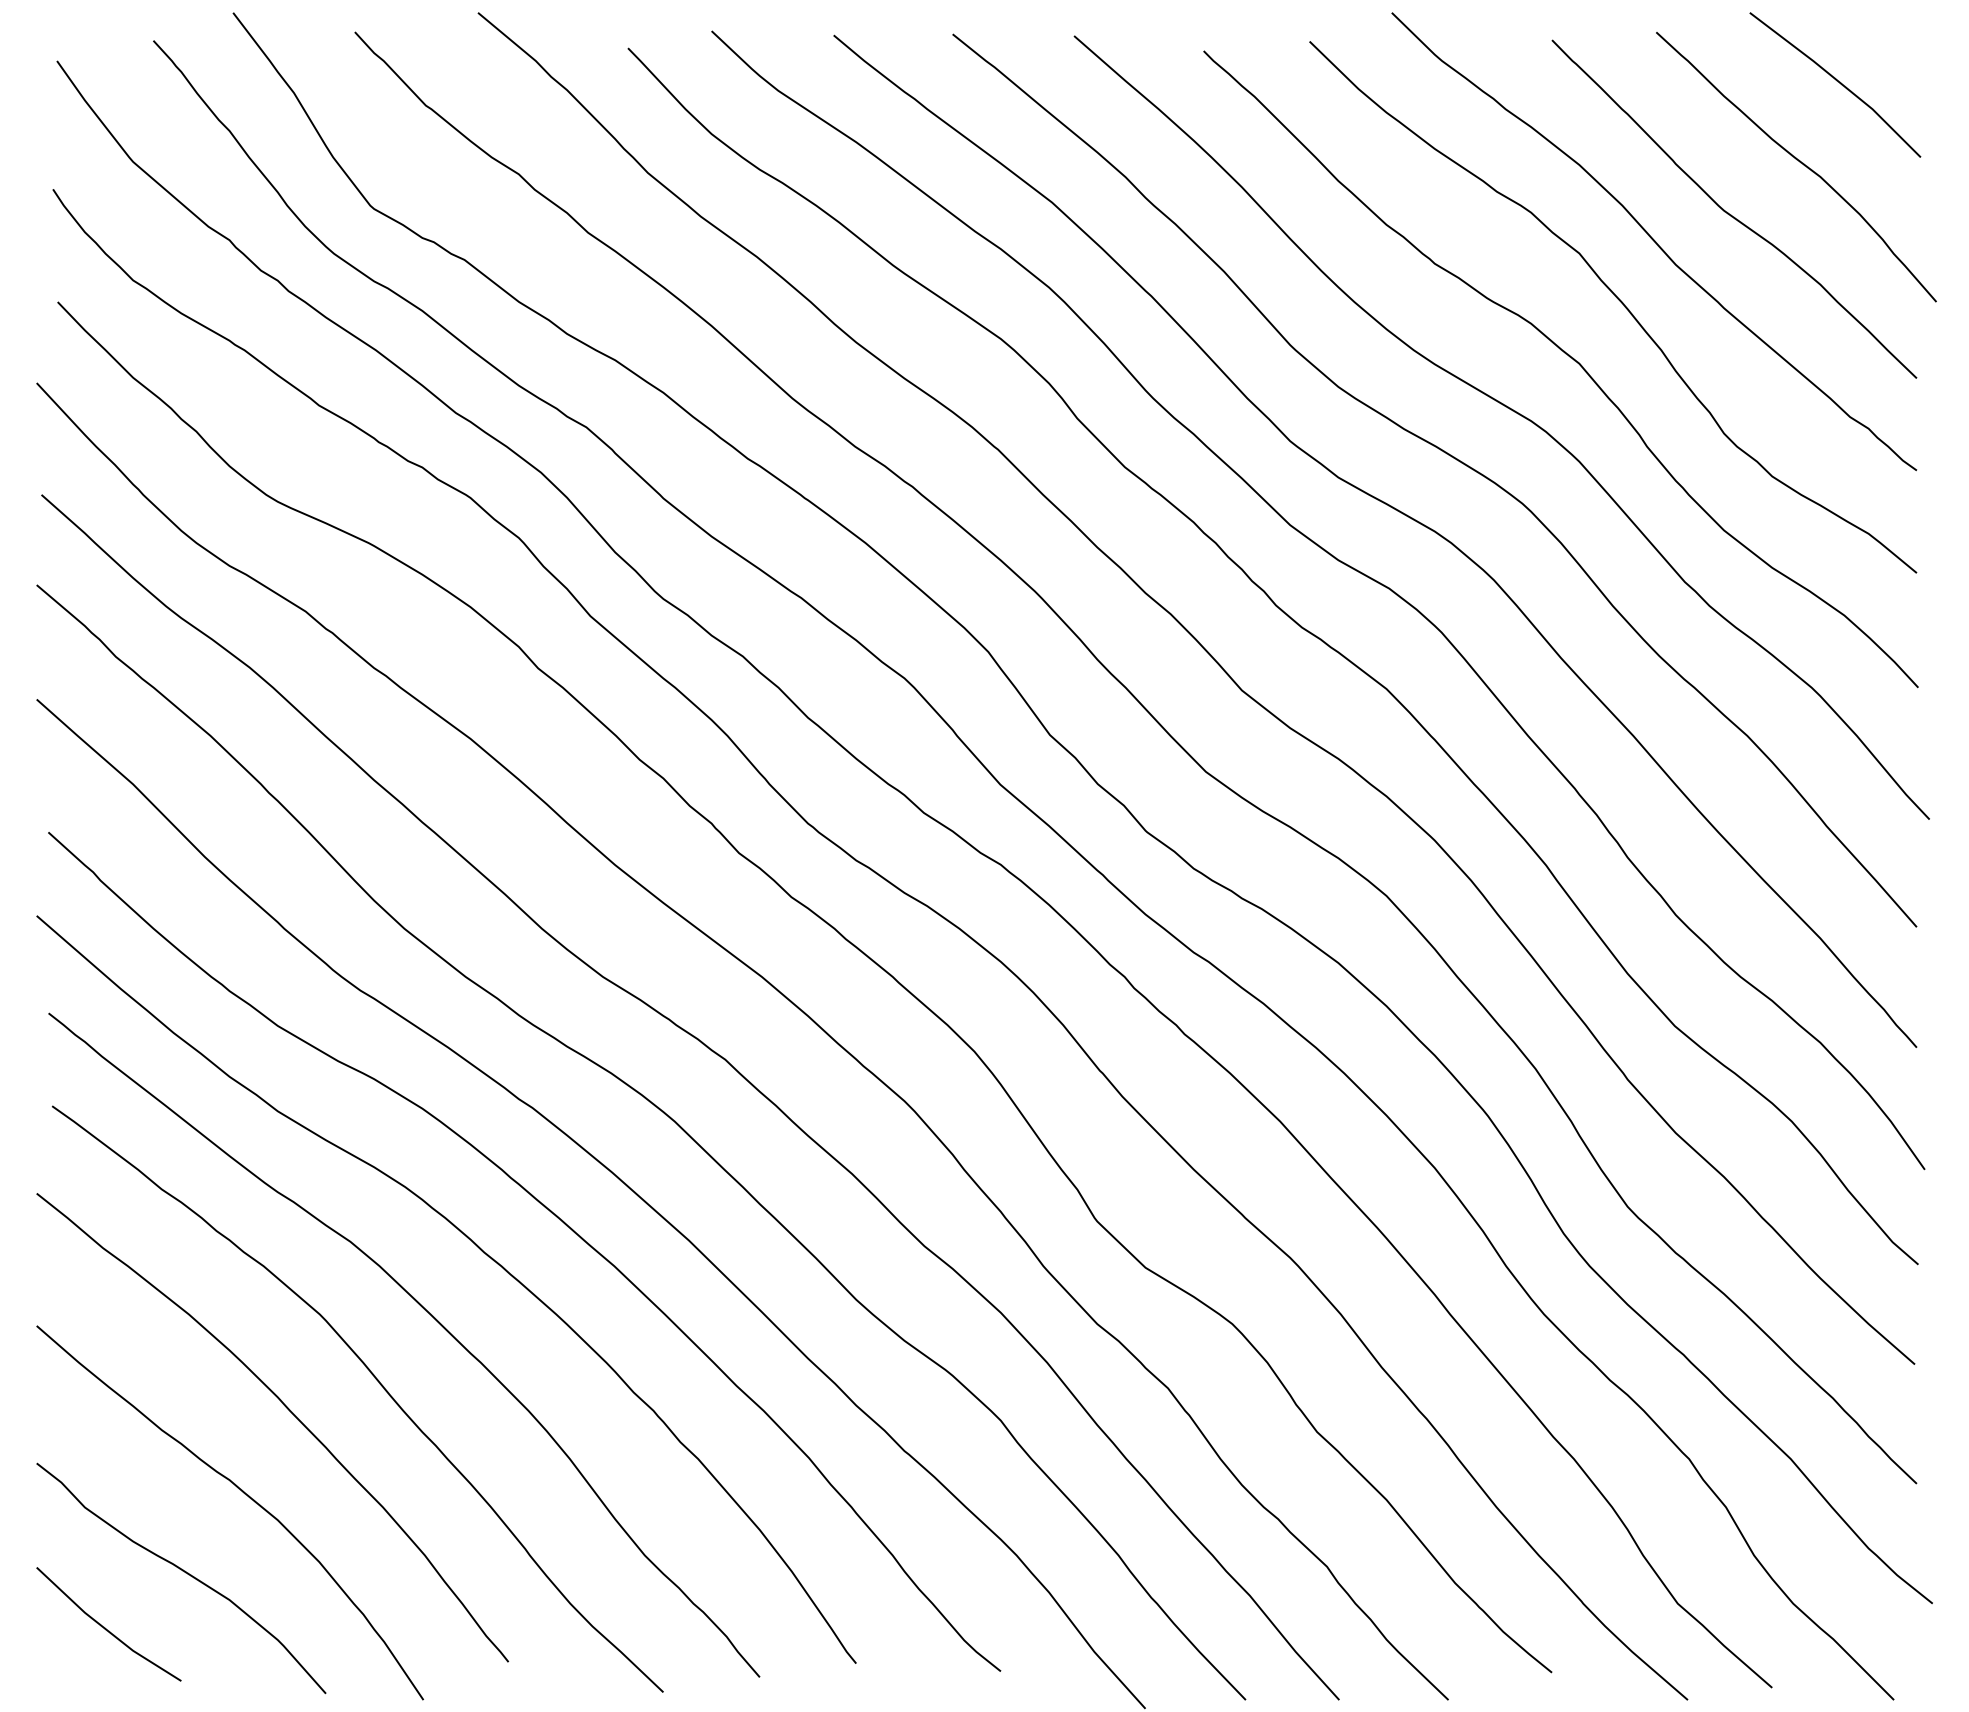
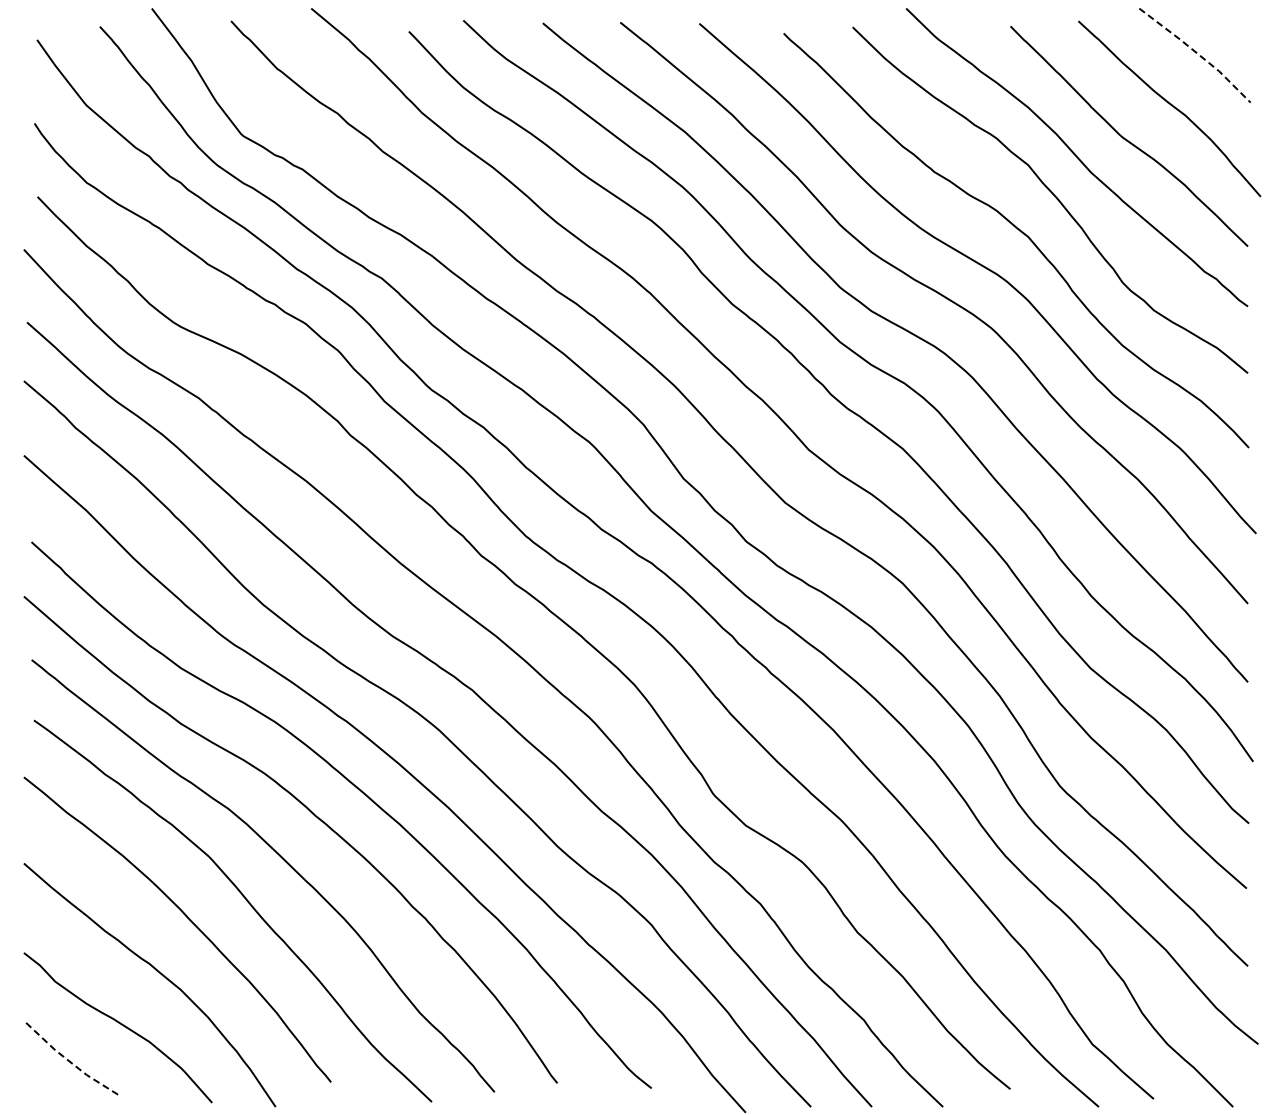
line: (1839, 81) -> (1197, 53), solid -> dashed
line: (105, 1628) -> (68, 1060), solid -> dashed

